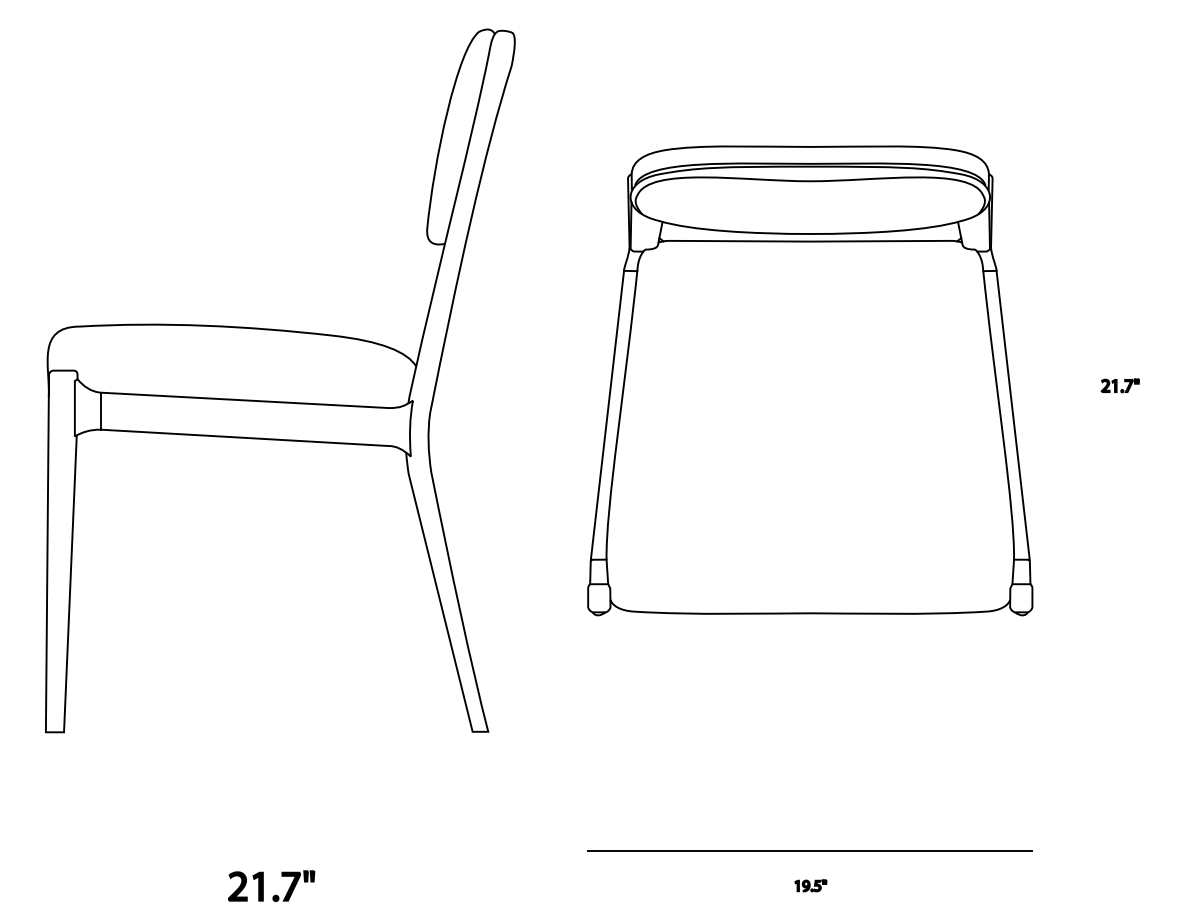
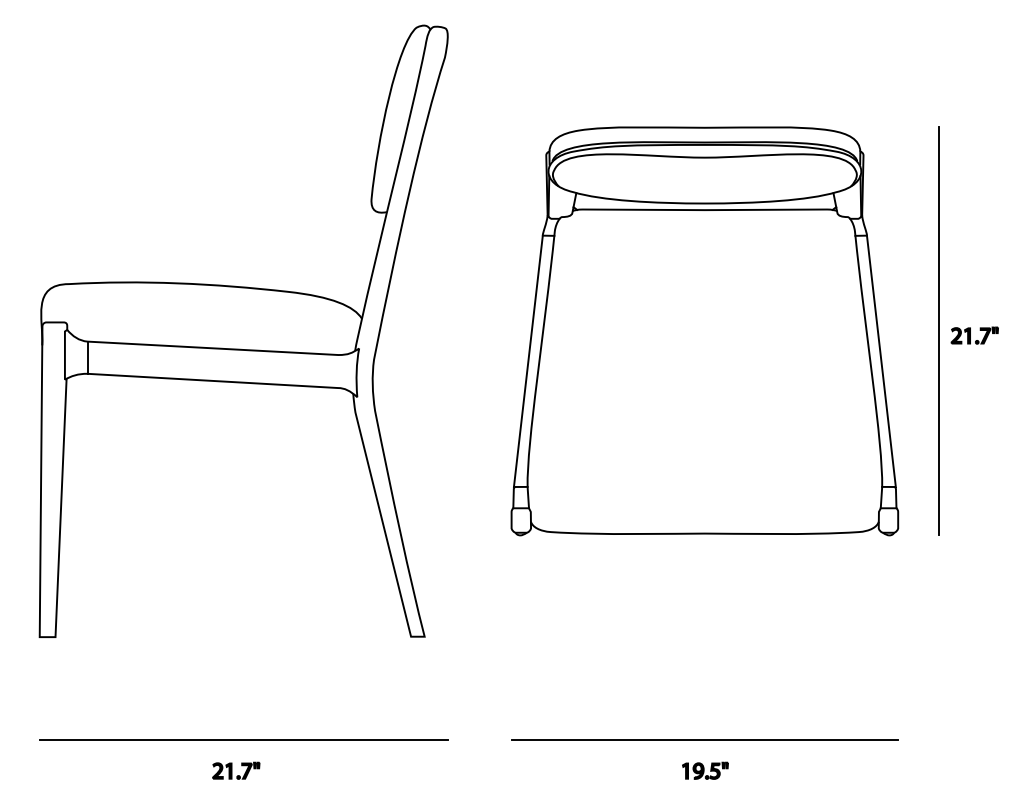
line: (1078, 381) -> (938, 331), added
part: (1120, 385) -> (974, 335), size x1.43
line: (280, 851) -> (243, 740), added
part: (272, 885) -> (236, 770), size x0.62
part: (810, 885) -> (705, 770), size x1.67

